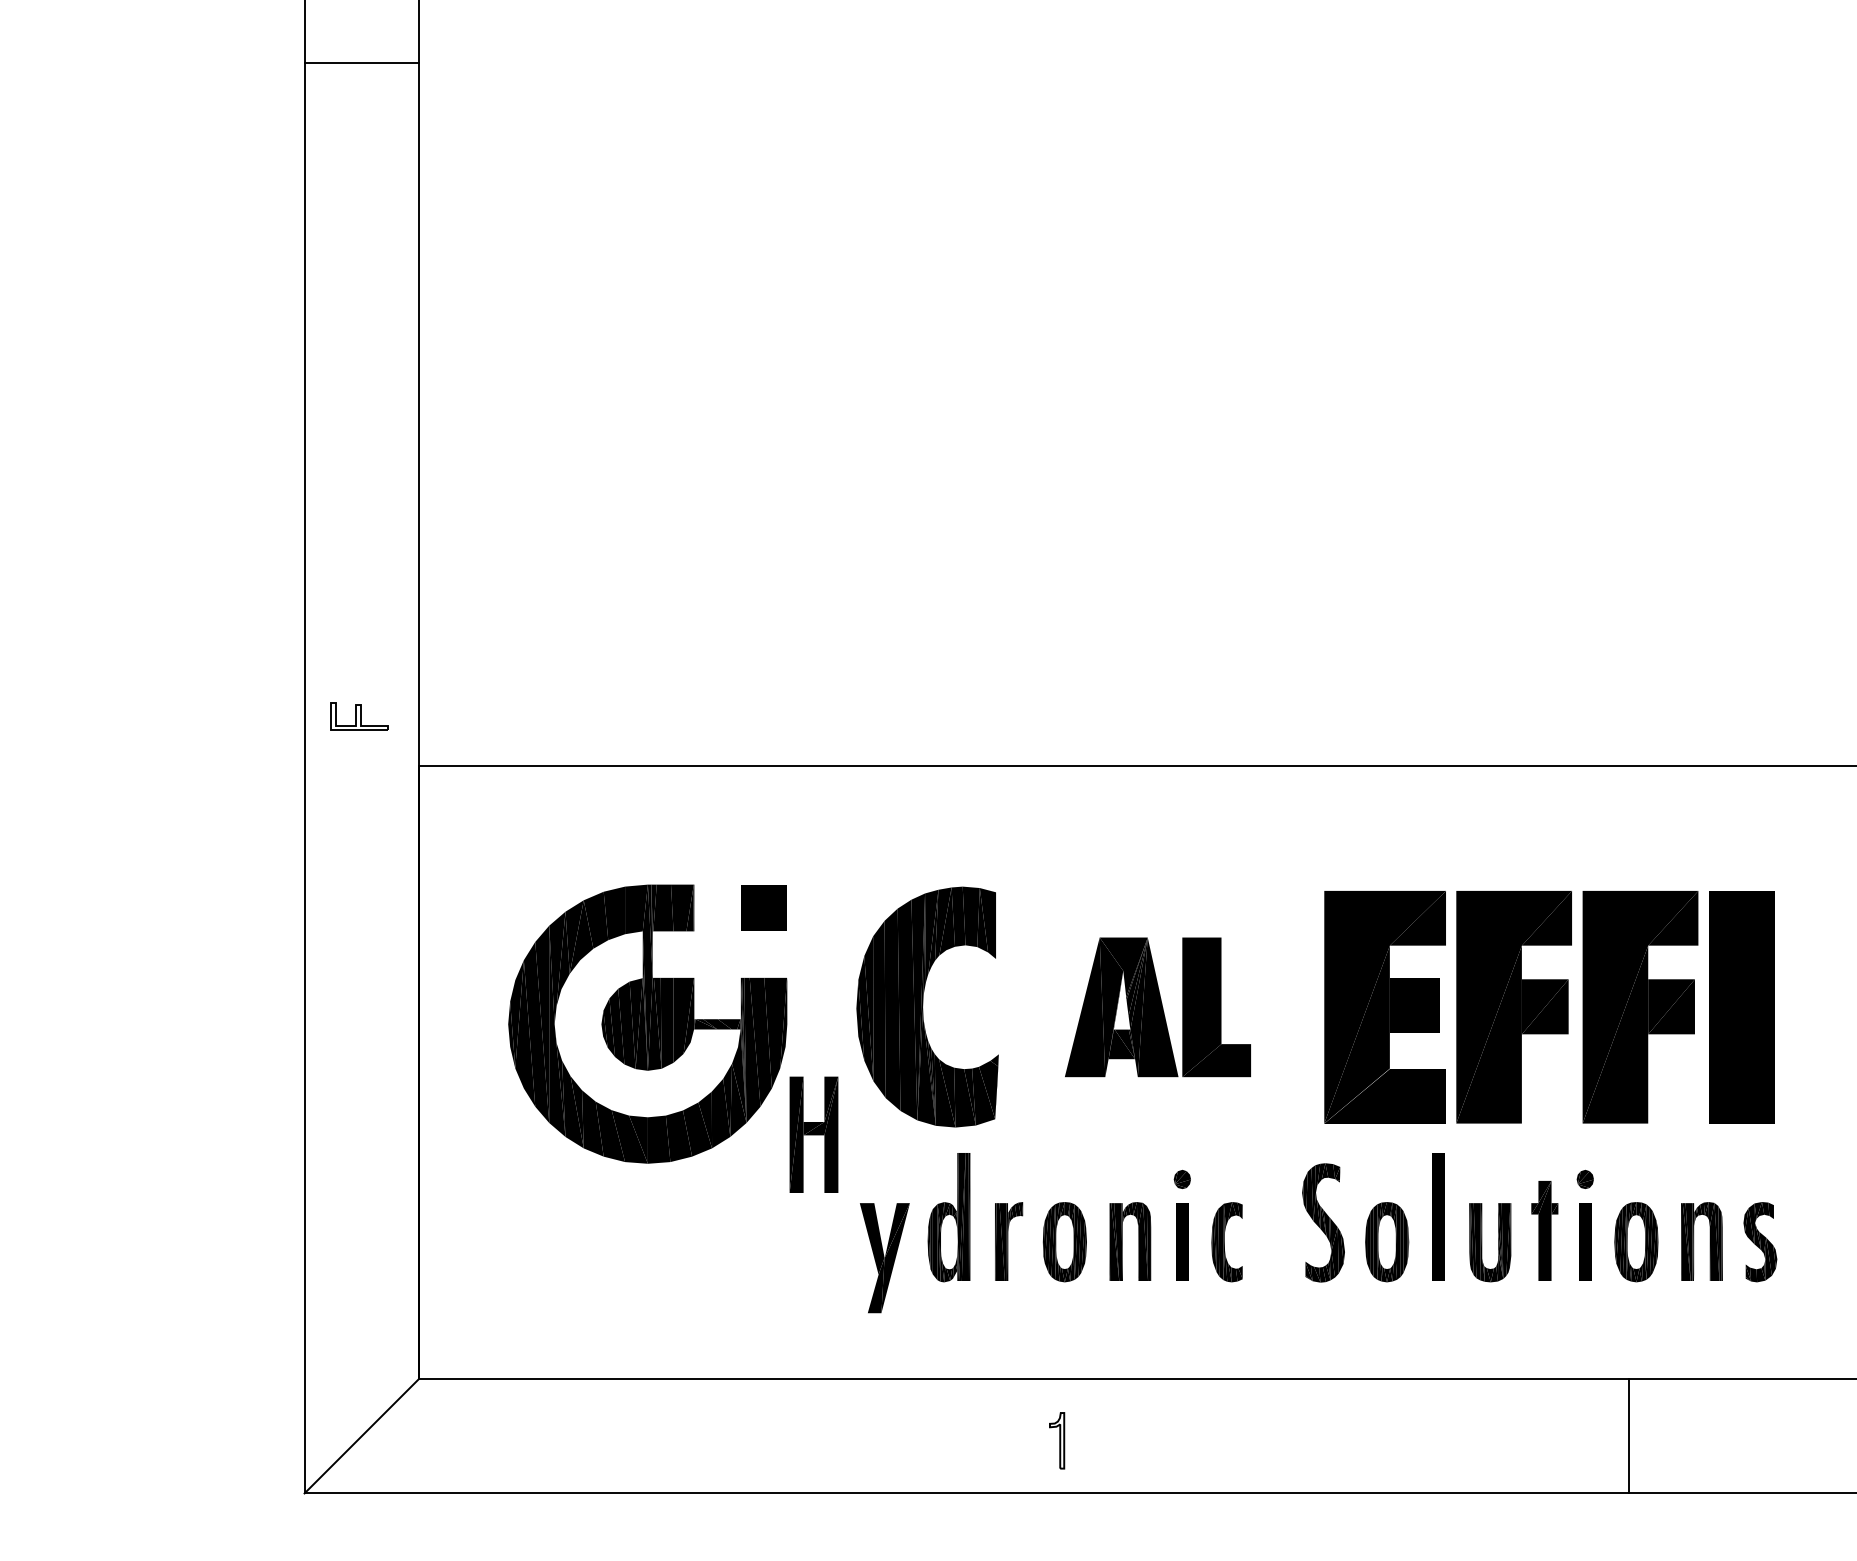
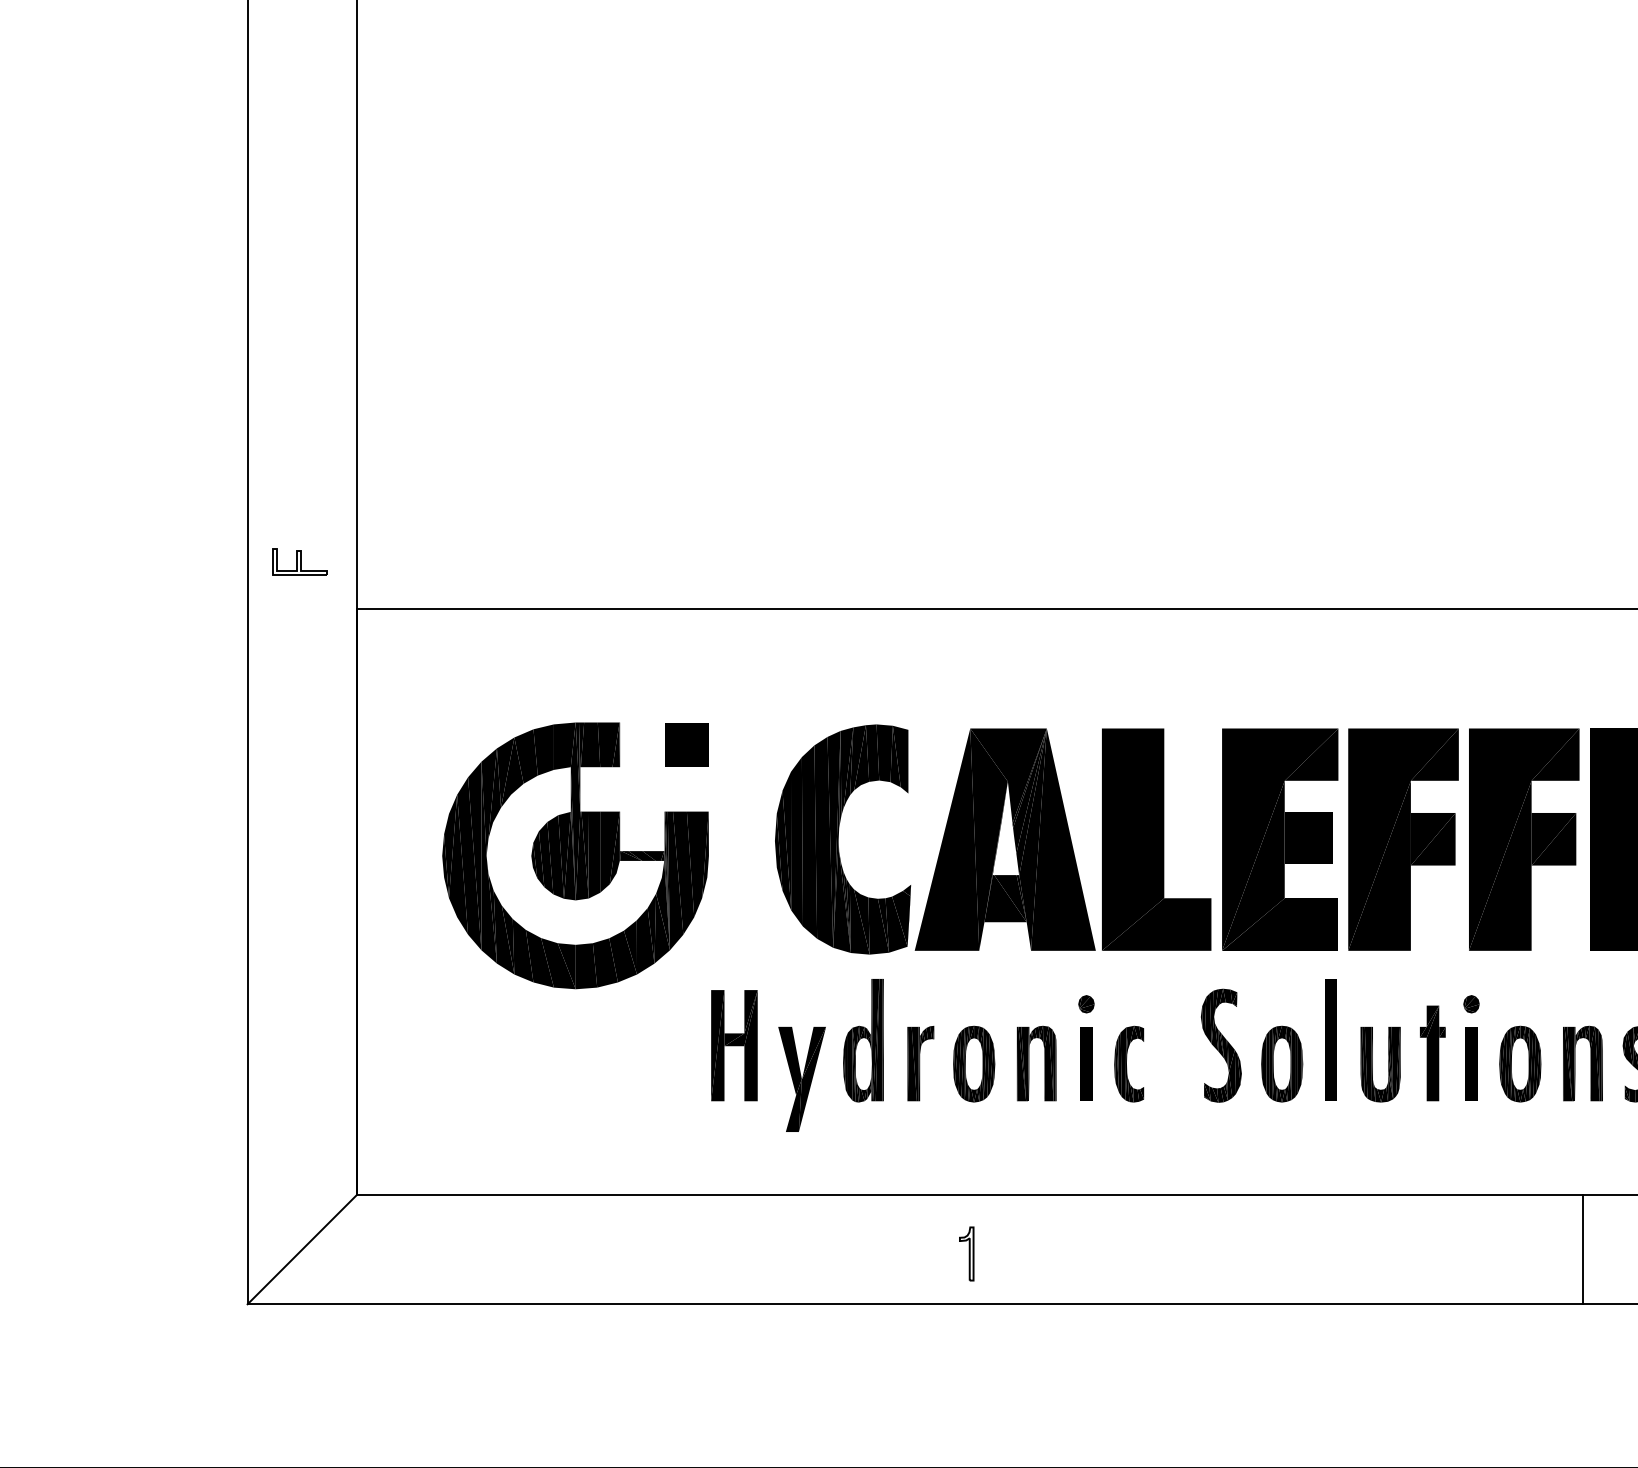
part: (1157, 1007) -> (1062, 839), size x1.67
part: (813, 1134) -> (733, 1045), moved
line: (1628, 1436) -> (1582, 1249), moved

